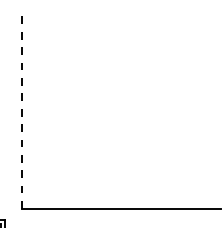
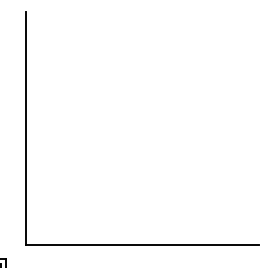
line: (21, 108) -> (25, 127), dashed -> solid

